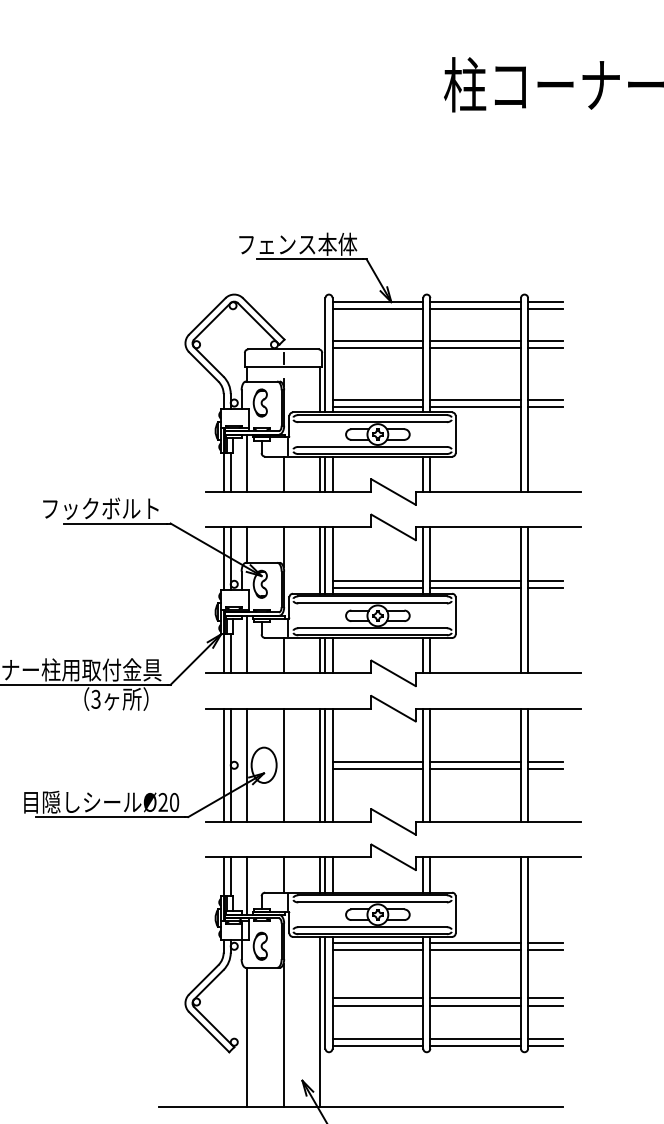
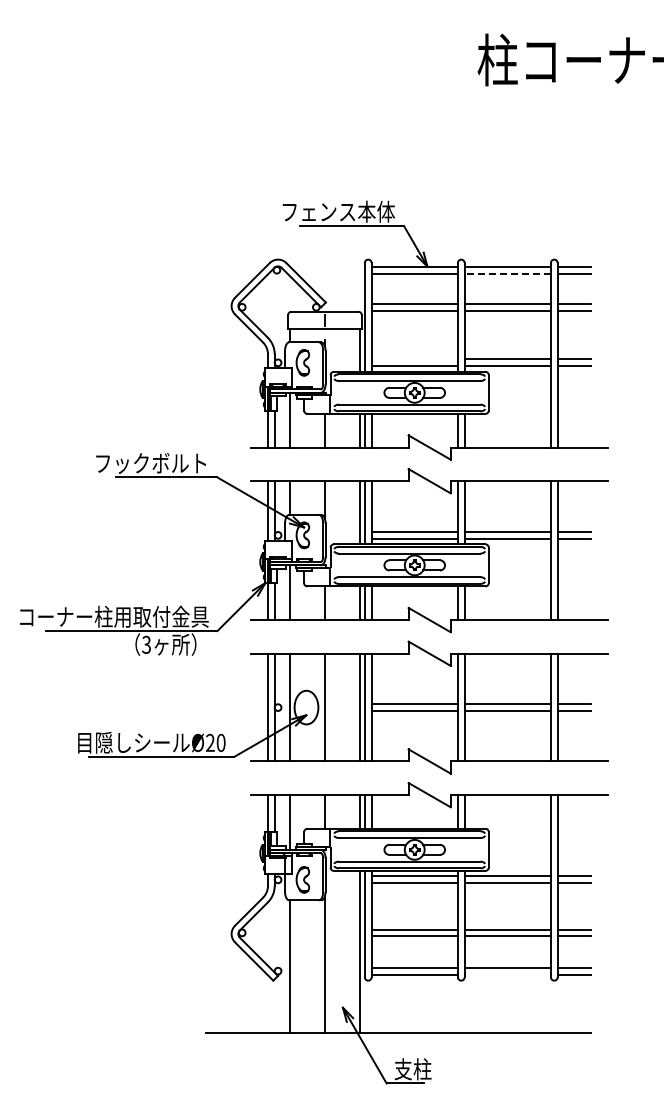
line: (475, 309) -> (507, 273), solid -> dashed
line: (377, 399) -> (414, 359), removed
line: (475, 1045) -> (507, 974), removed

